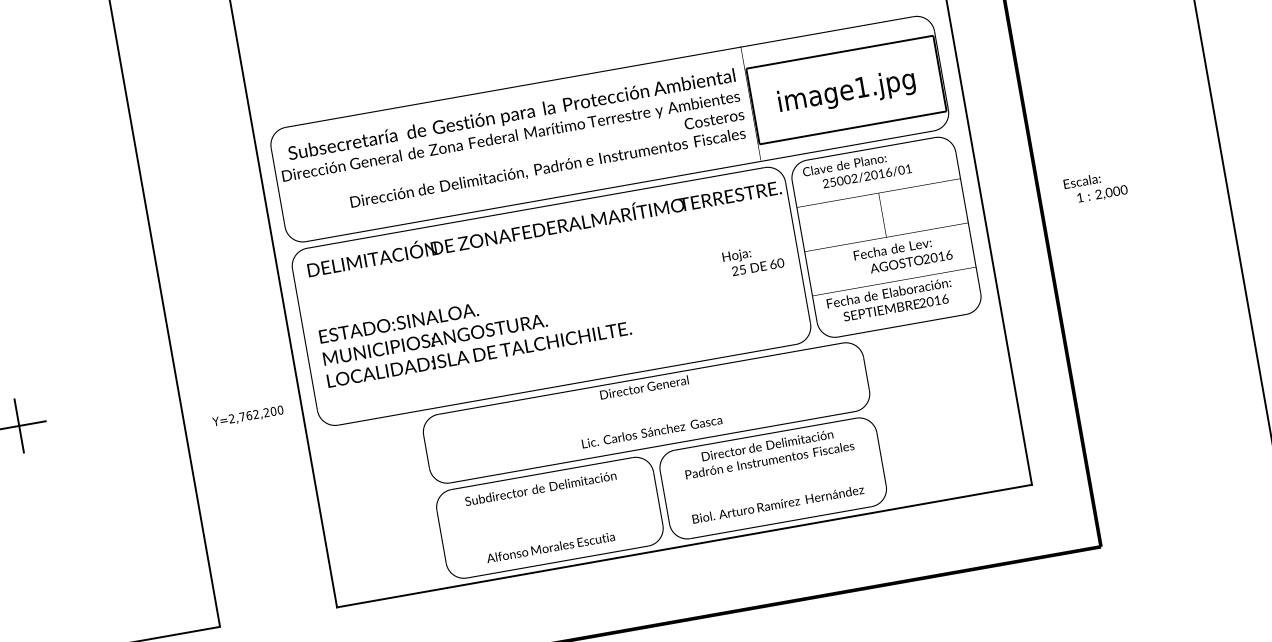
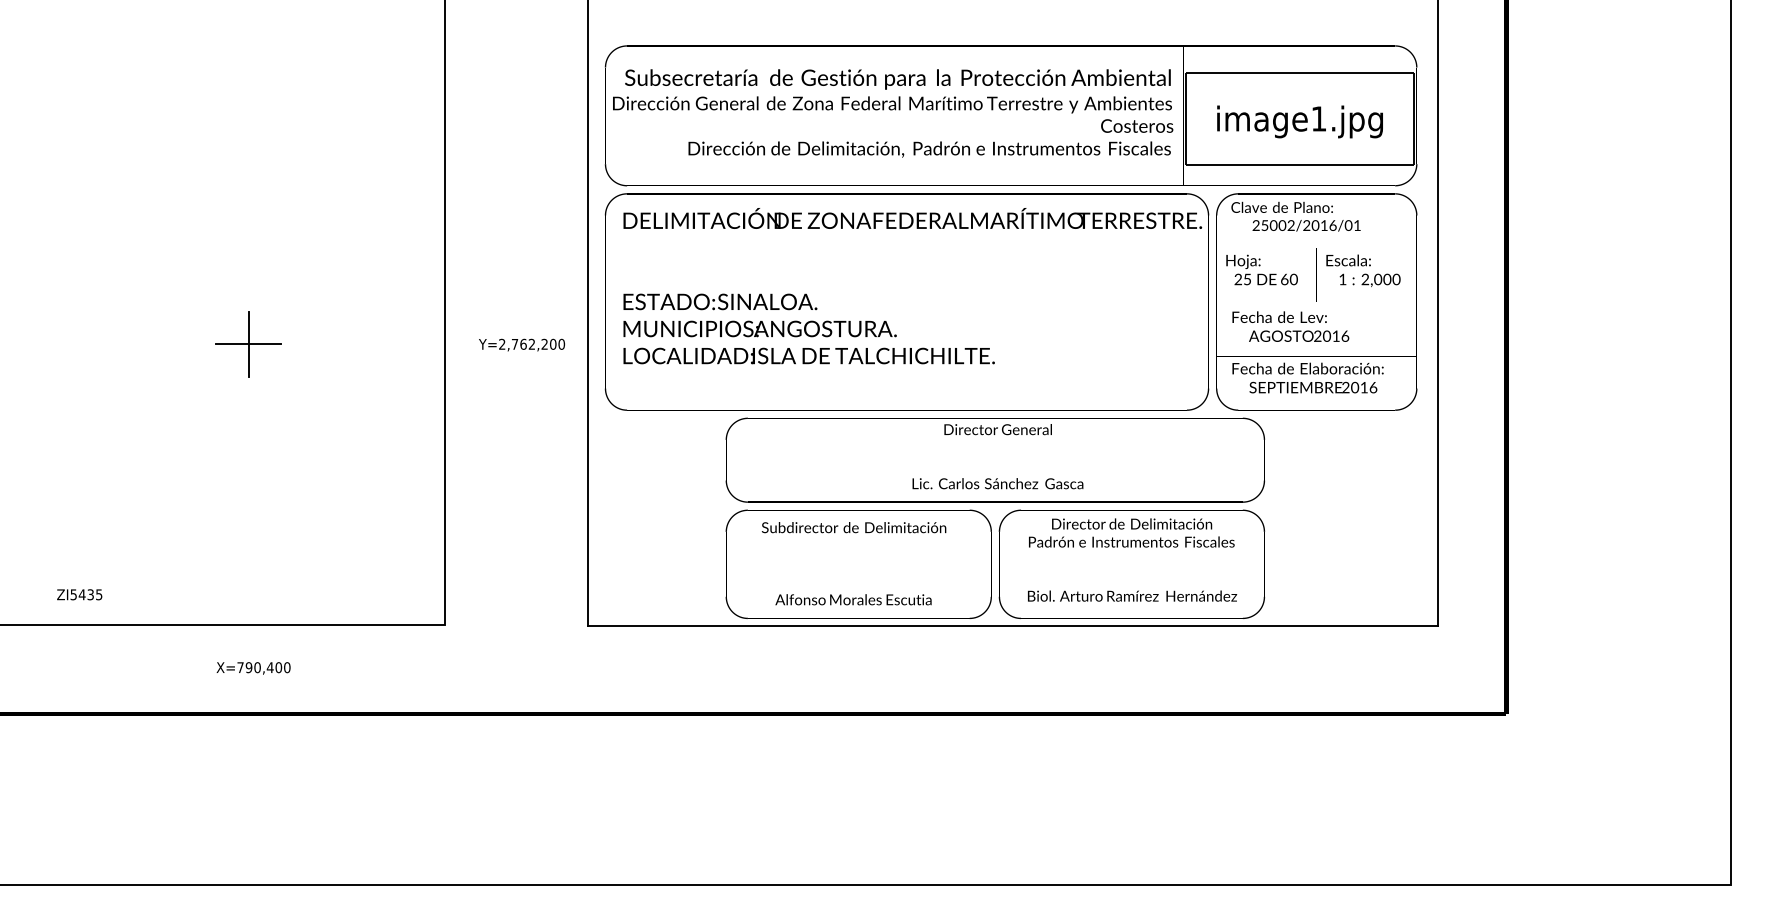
text: (1095, 187) -> (1363, 270), moved
text: (902, 255) -> (1290, 326), moved
text: (752, 259) -> (1261, 269), moved
text: (247, 416) -> (521, 344), moved

